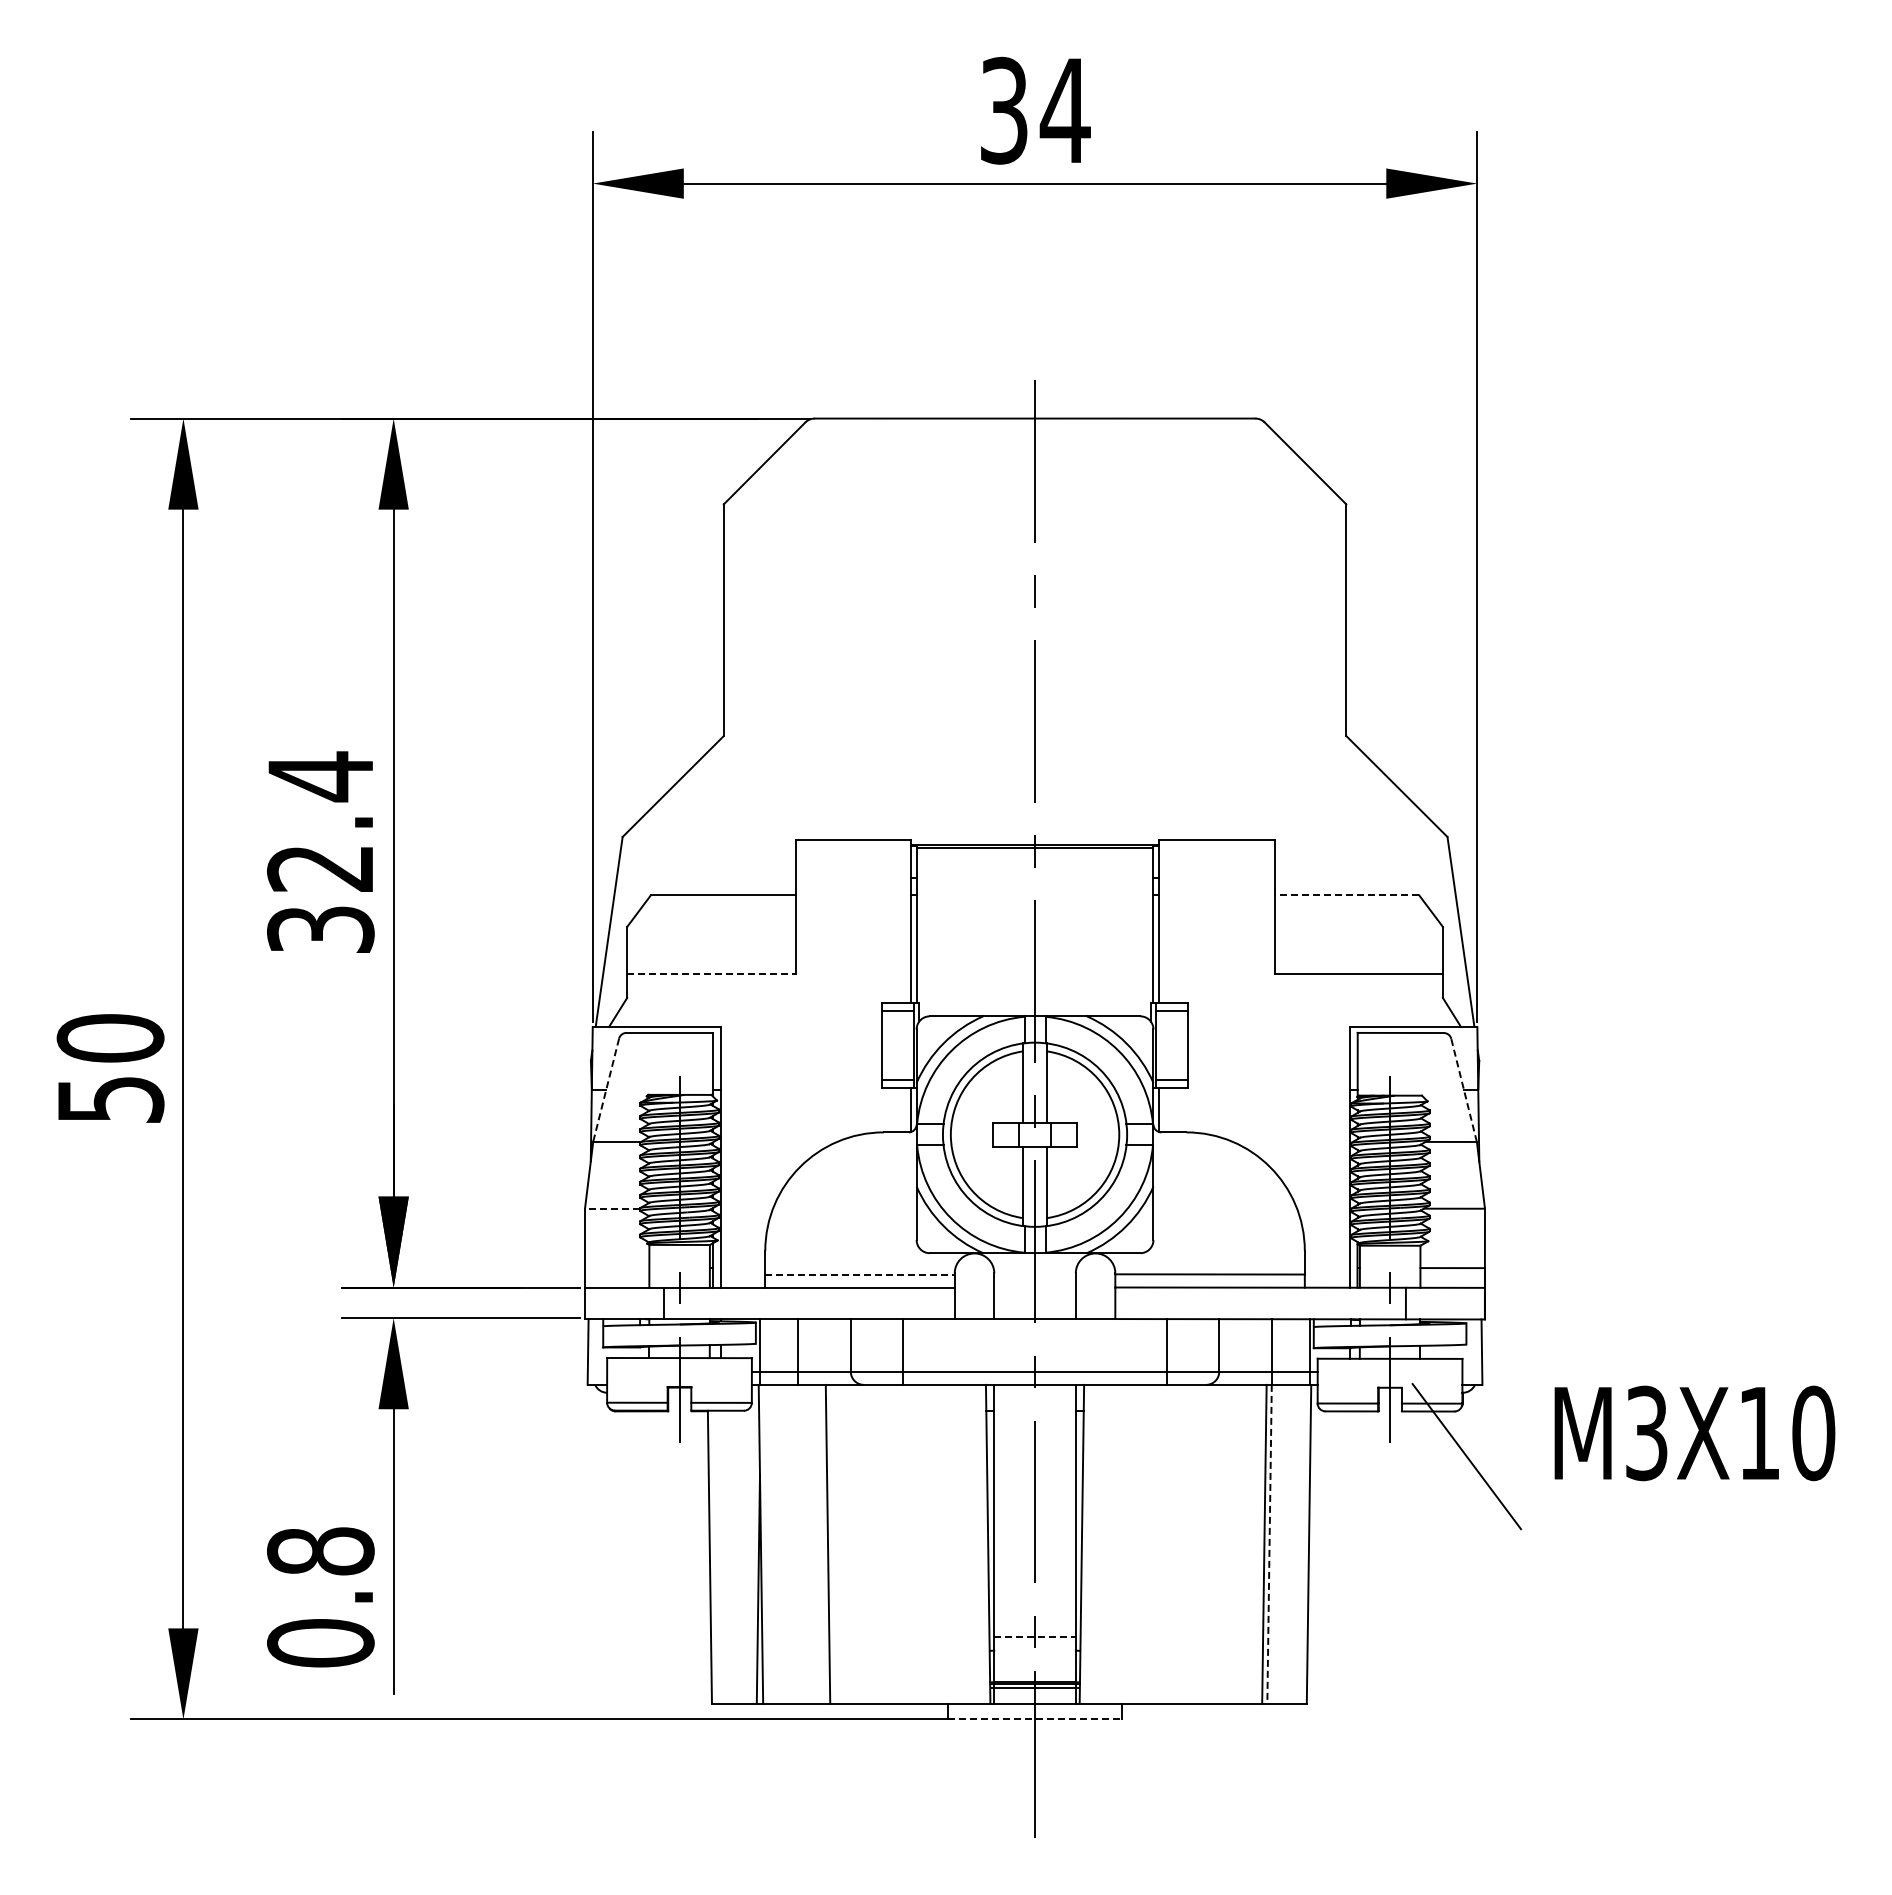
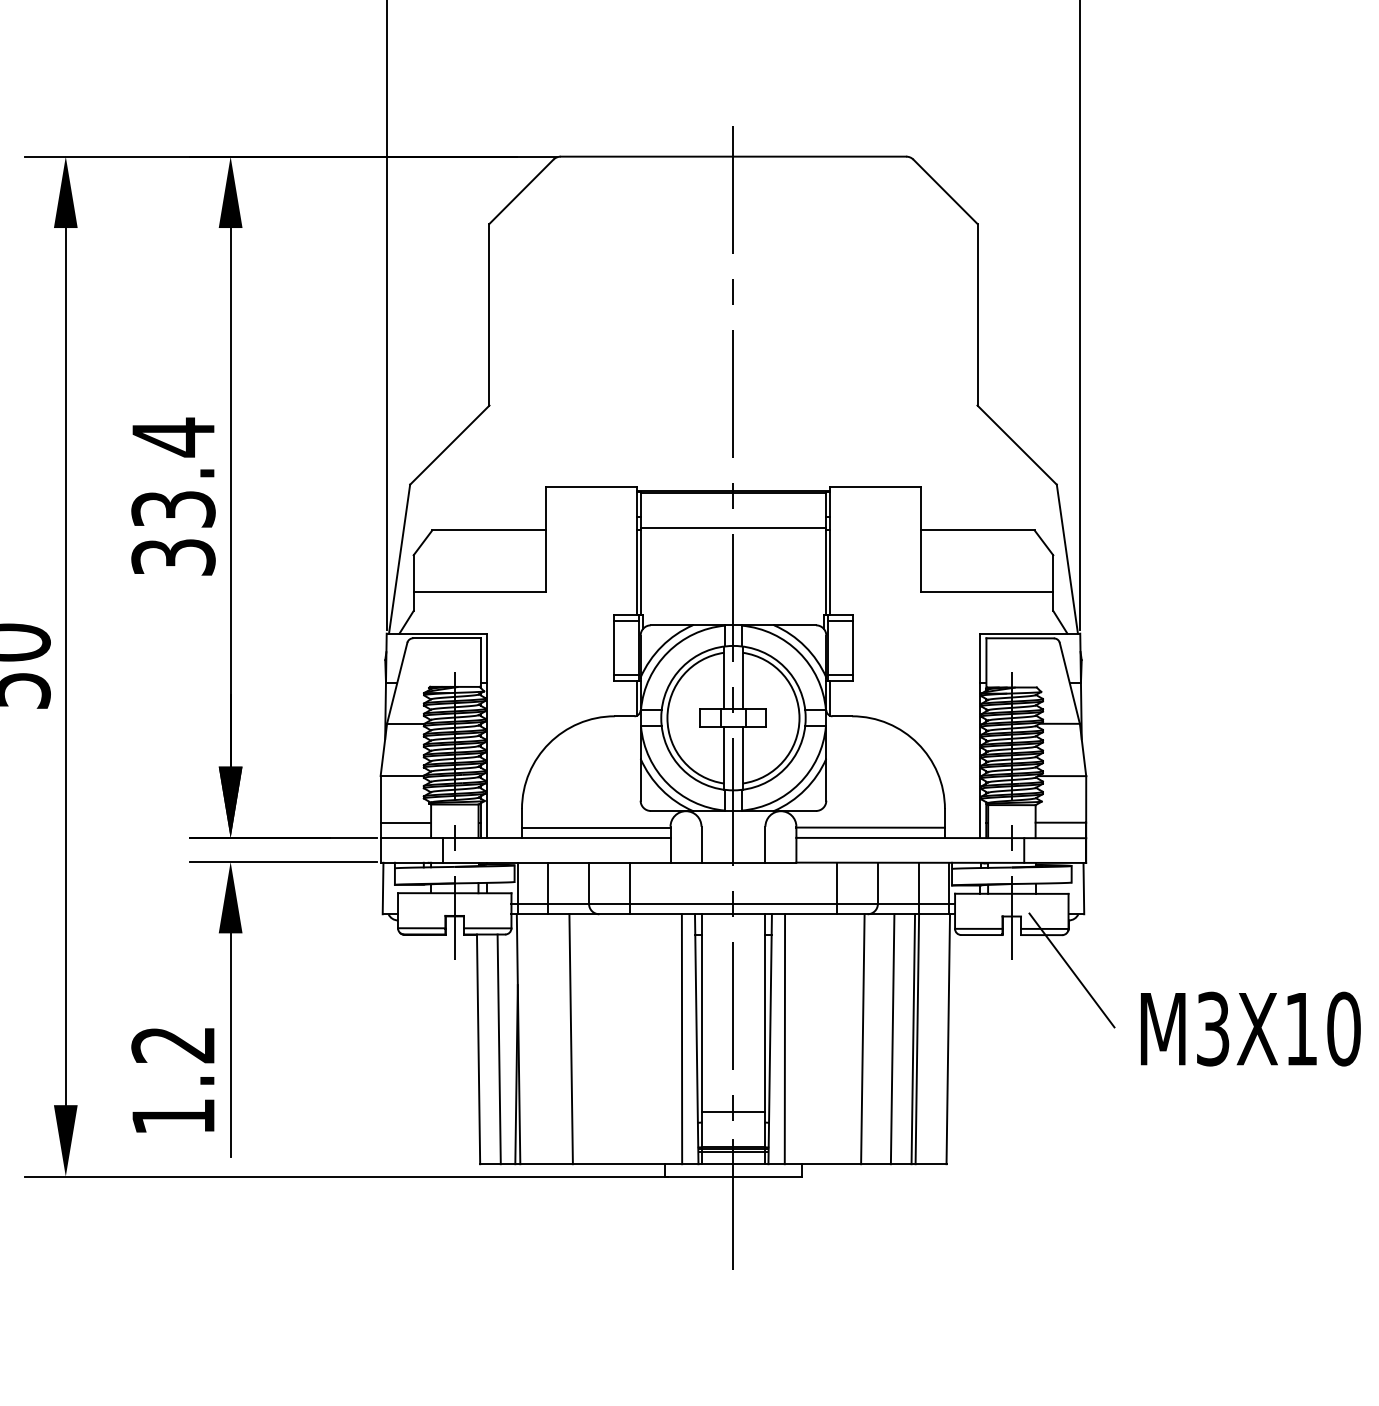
text: (320, 868) -> (173, 509), 32.4 -> 33.4
line: (1034, 892) -> (733, 528), added
line: (1346, 895) -> (977, 530), dashed -> solid
line: (711, 974) -> (479, 592), dashed -> solid
line: (1463, 1089) -> (1069, 682), dashed -> solid
line: (606, 1090) -> (397, 683), dashed -> solid
line: (612, 1208) -> (402, 775), dashed -> solid
line: (617, 1267) -> (406, 822), added
line: (860, 1274) -> (596, 827), dashed -> solid
text: (1694, 1433) -> (1250, 1029), moved
line: (969, 1543) -> (682, 1038), added
line: (1100, 1543) -> (784, 1038), added
line: (1199, 1543) -> (862, 1038), added
line: (1237, 1543) -> (892, 1038), added
line: (1269, 1544) -> (917, 1039), dashed -> solid
line: (736, 1556) -> (499, 1048), added
text: (320, 1597) -> (173, 1080), 0.8 -> 1.2
line: (1035, 1637) -> (733, 1112), dashed -> solid
line: (1035, 1719) -> (733, 1176), dashed -> solid

